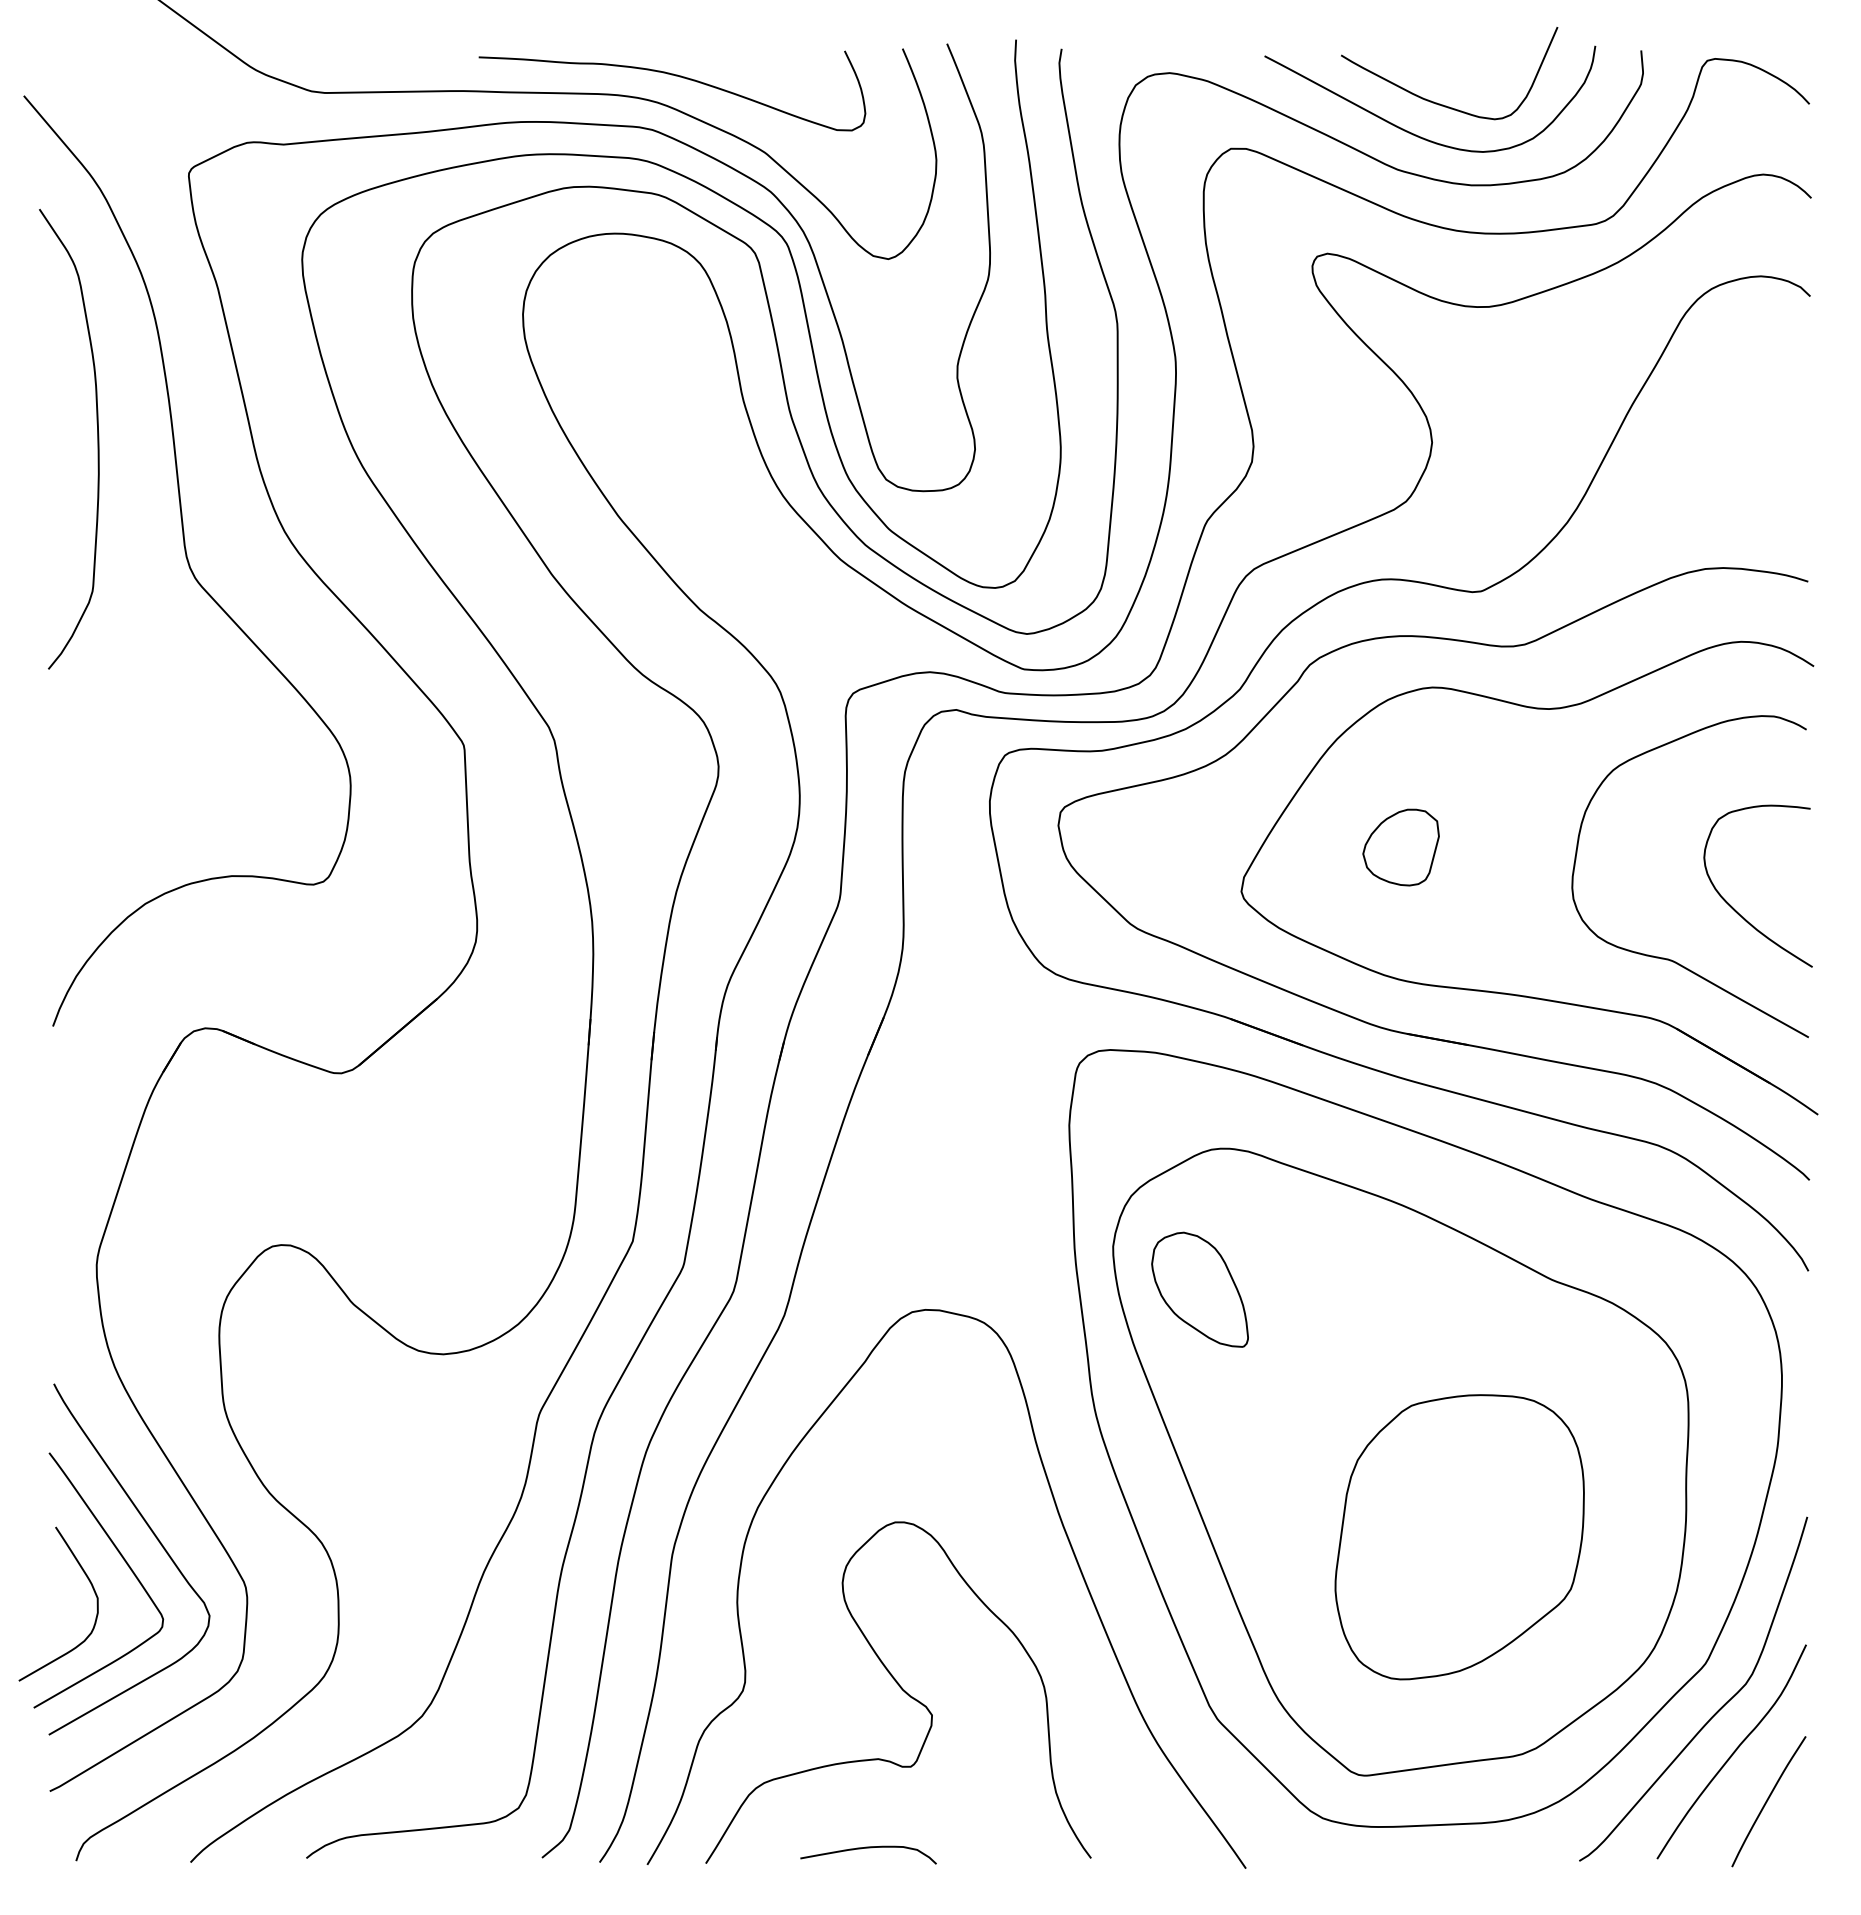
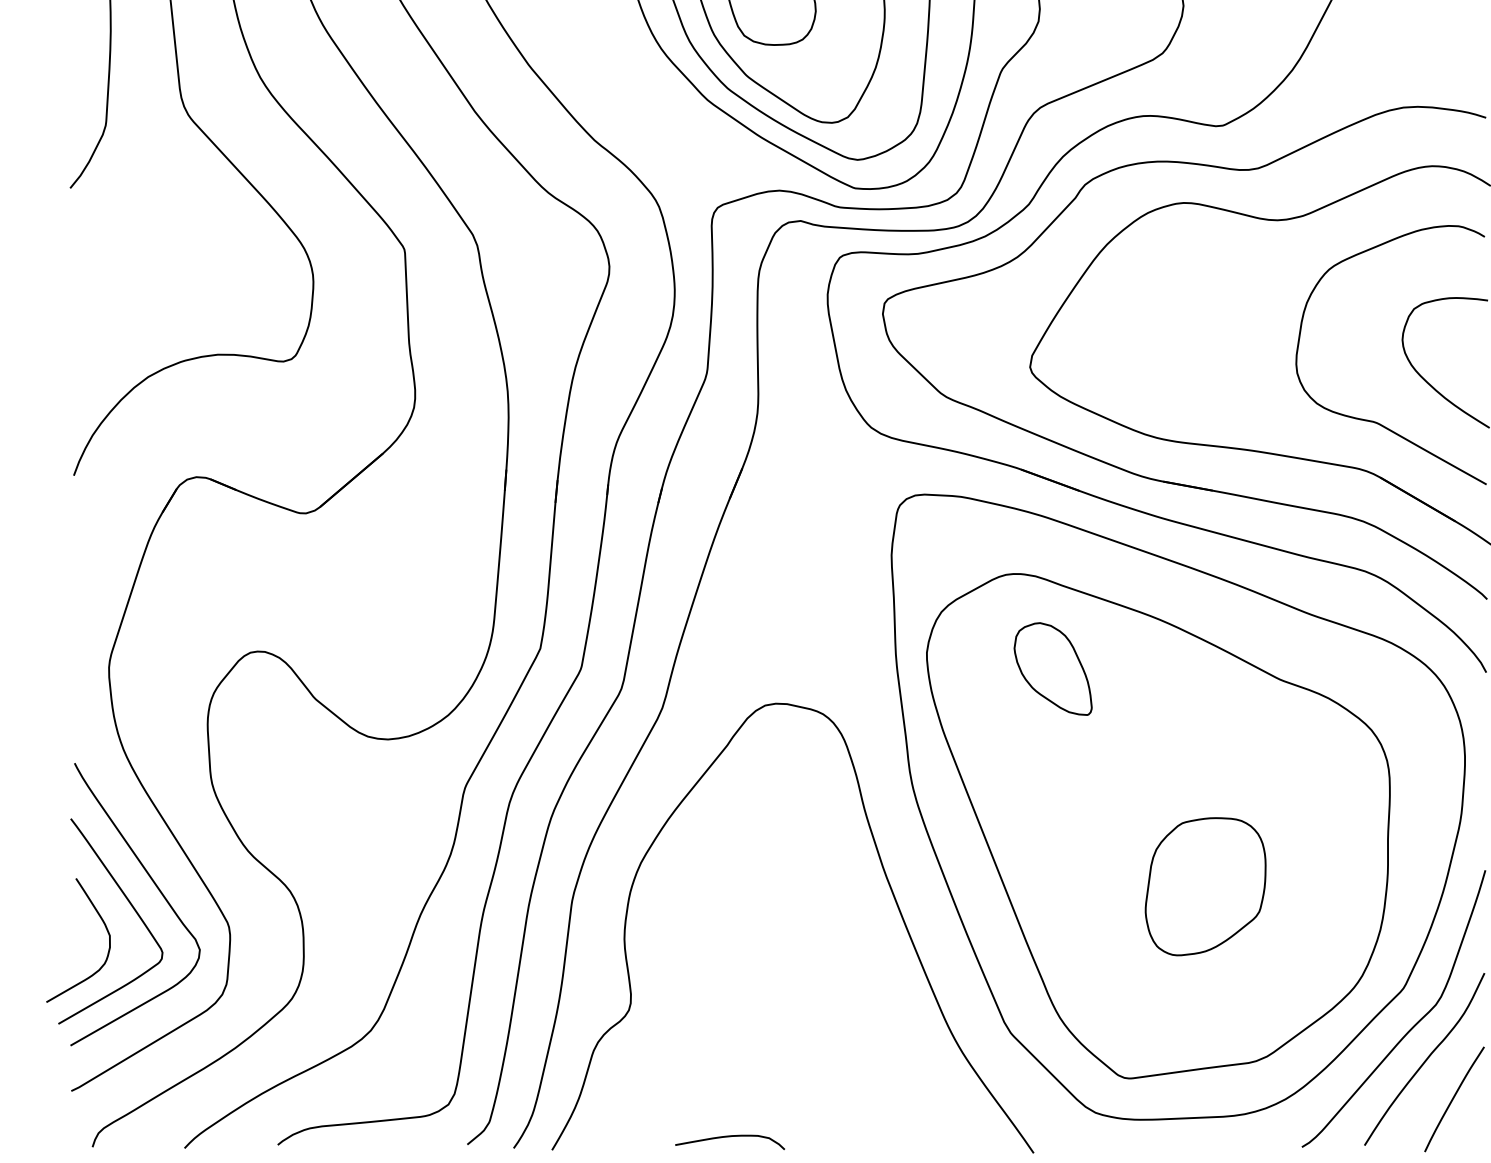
part: (1400, 847) -> (1158, 331), removed
part: (1199, 1289) -> (1052, 668), moved
part: (1459, 1537) -> (1205, 886), size x0.6
curve: (901, 1689) -> (756, 1009), removed

